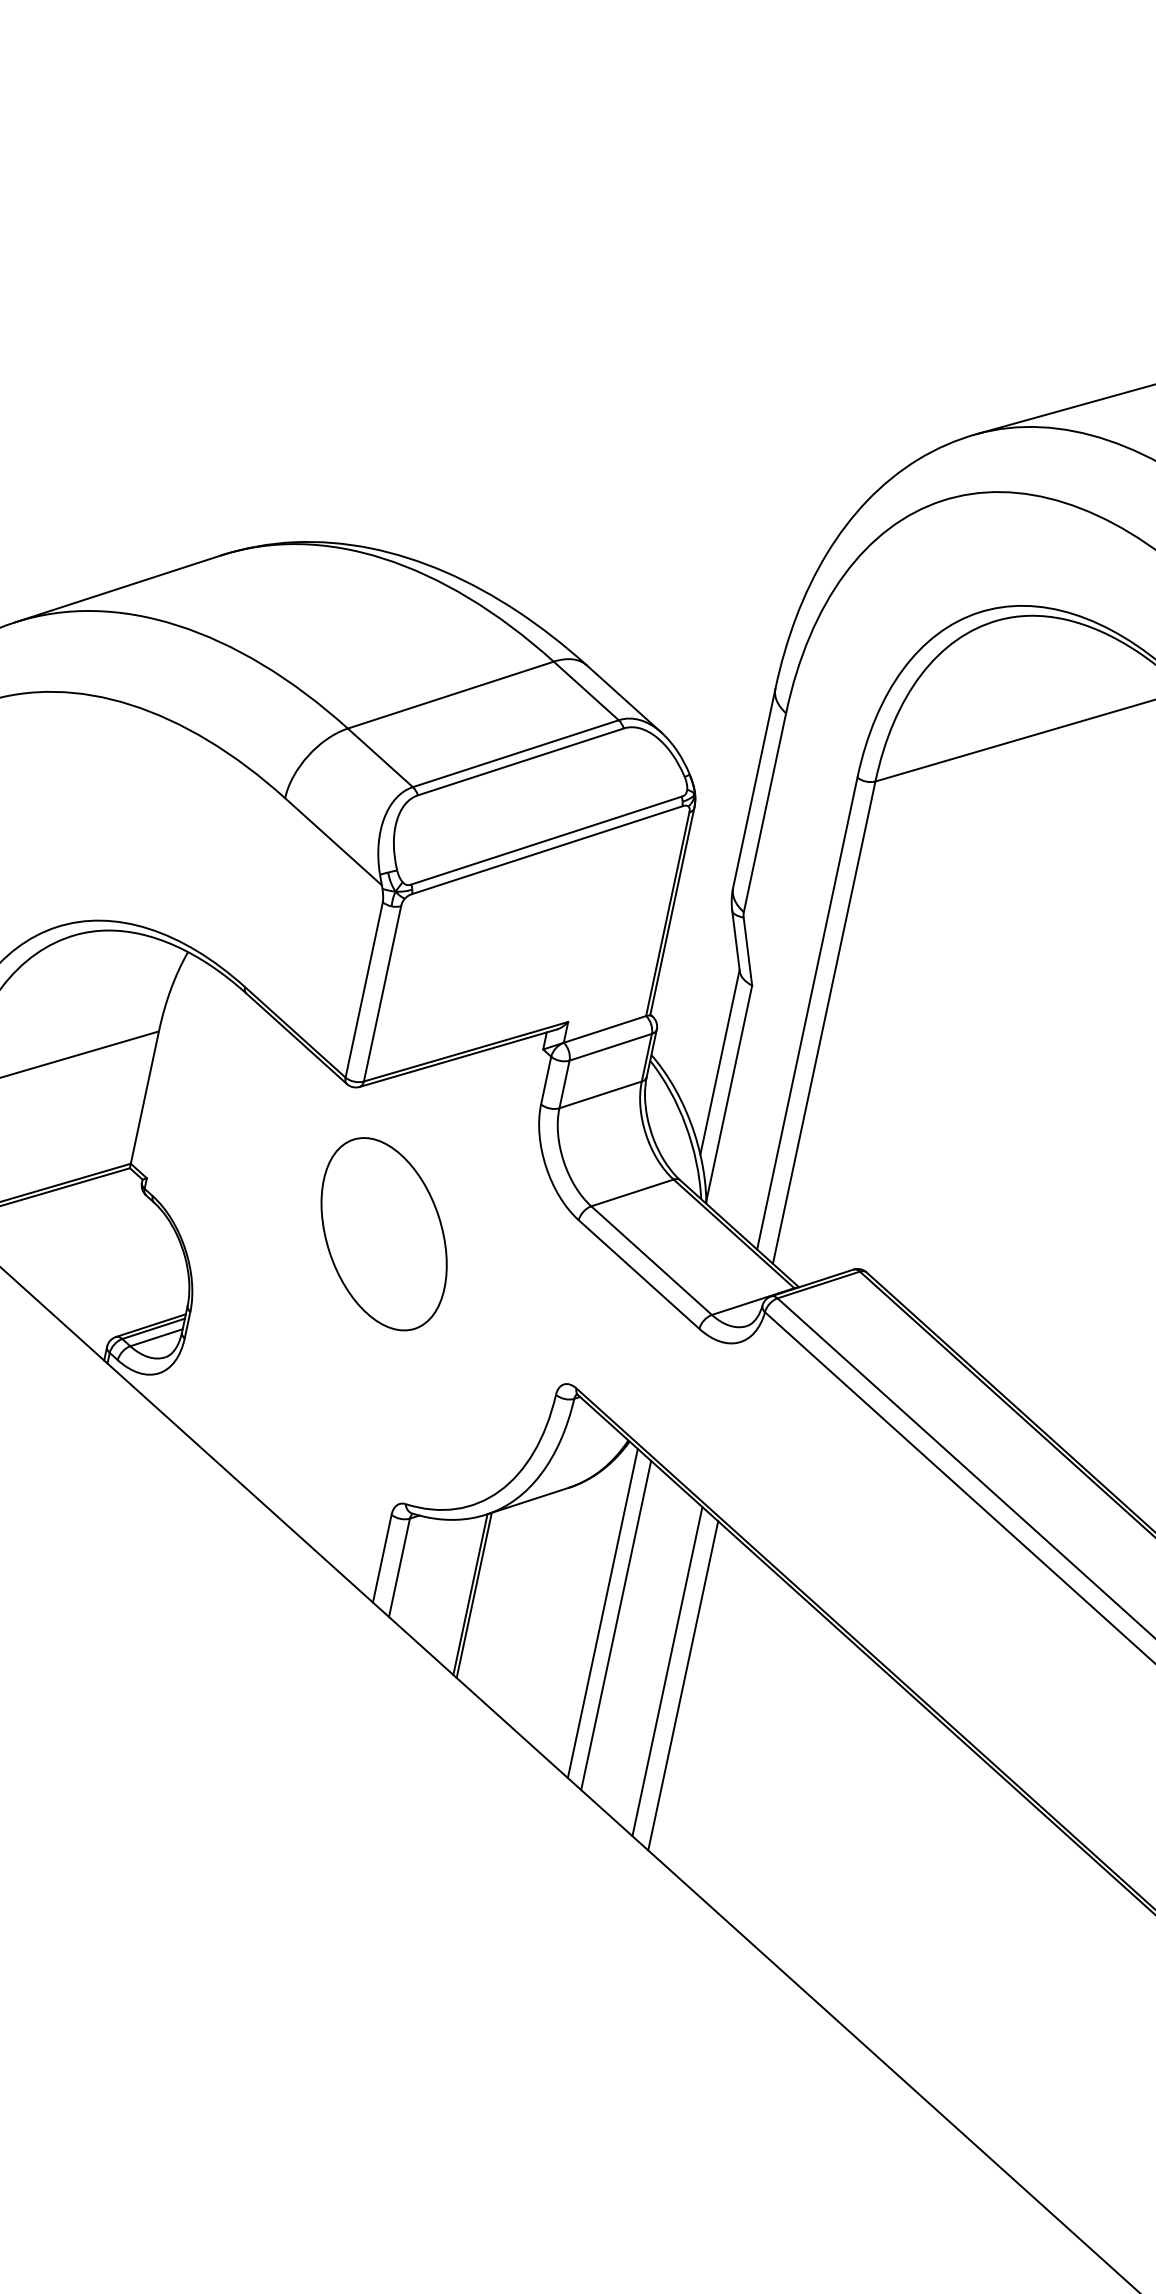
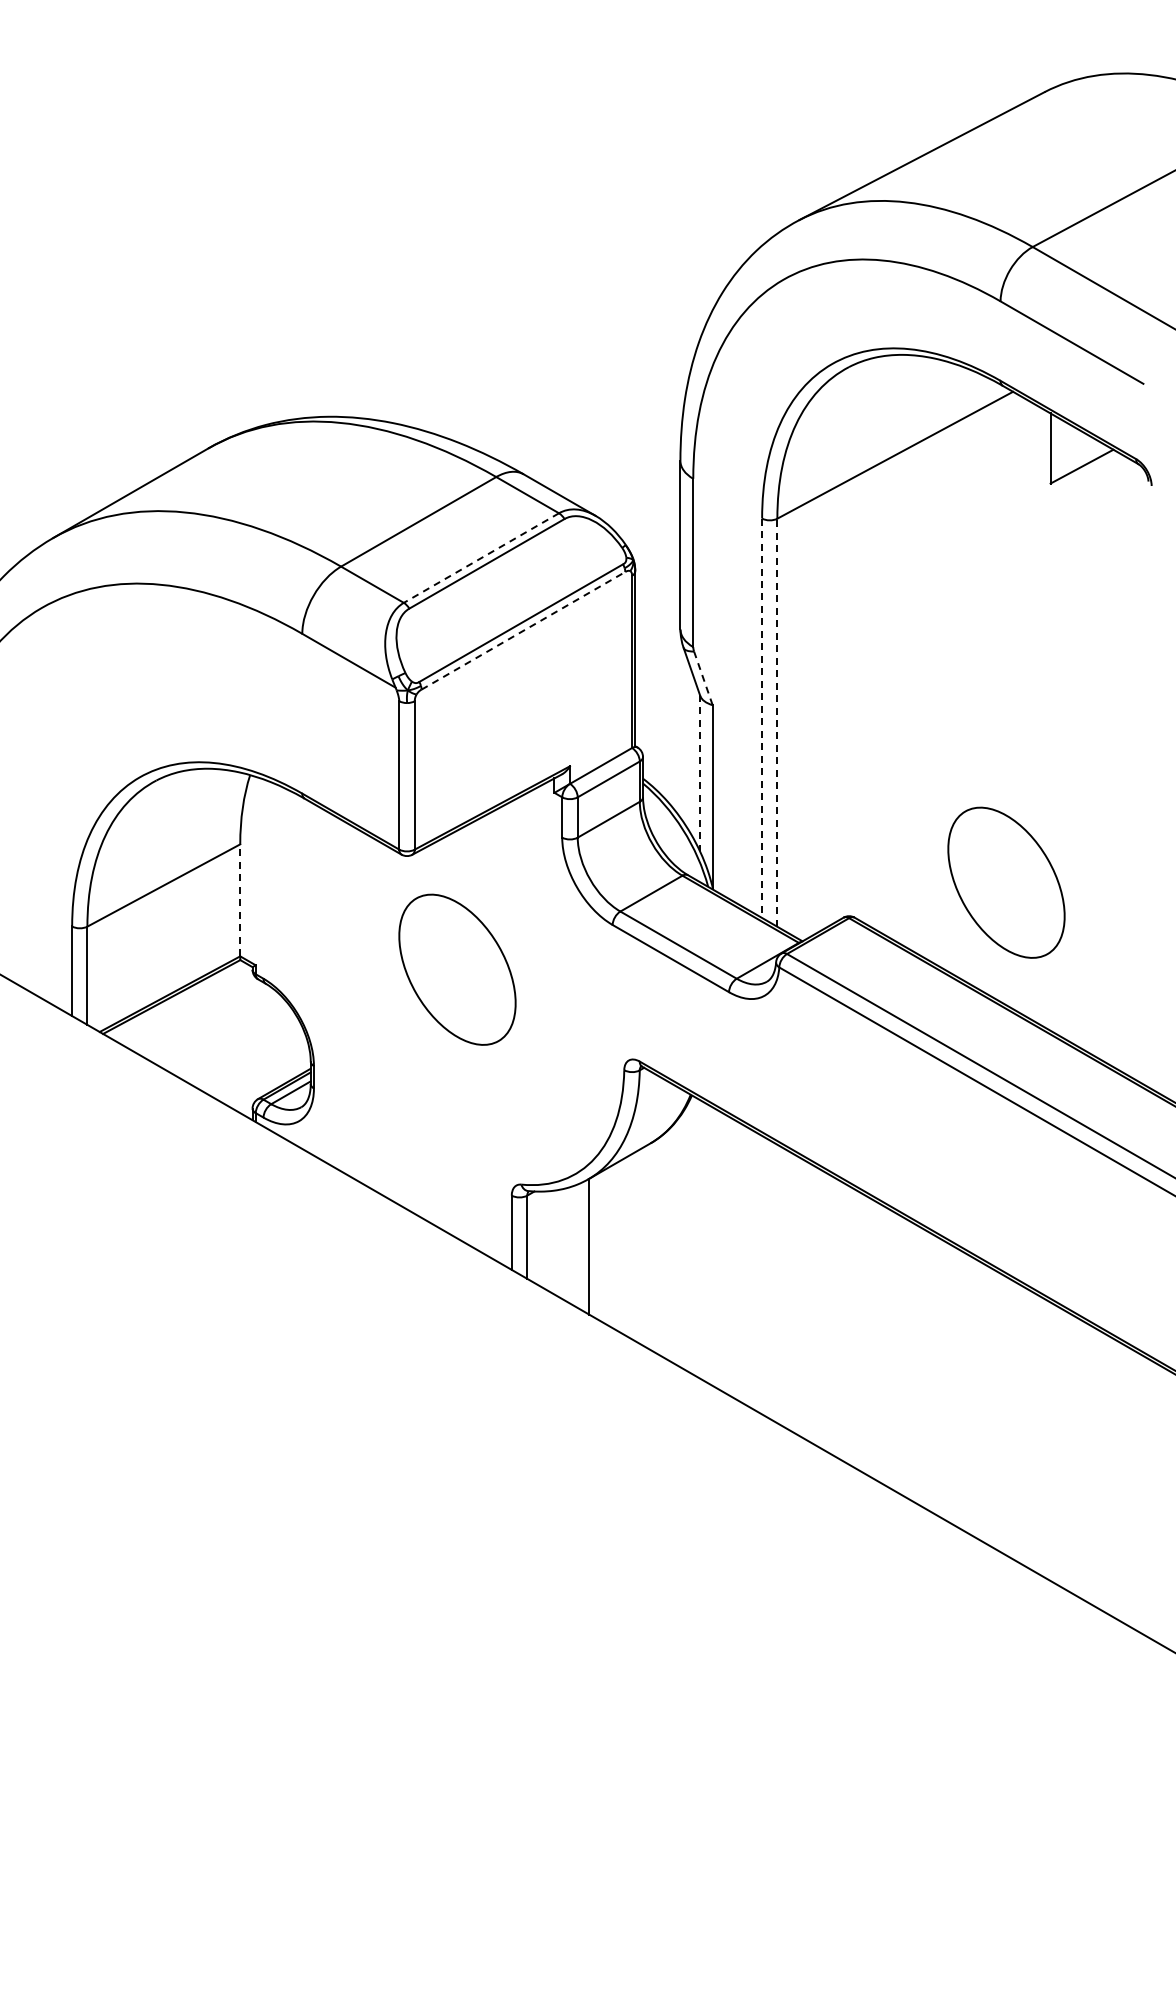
line: (515, 754) -> (481, 558), solid -> dashed
line: (547, 849) -> (523, 630), solid -> dashed
line: (748, 950) -> (703, 677), solid -> dashed
line: (807, 1013) -> (762, 718), solid -> dashed
line: (824, 1022) -> (777, 722), solid -> dashed
line: (719, 1063) -> (699, 773), solid -> dashed
line: (145, 1097) -> (240, 900), solid -> dashed
part: (1054, 1268) -> (1006, 882), added
line: (474, 1595) -> (592, 1246), removed
line: (602, 1612) -> (699, 1238), removed
line: (615, 1625) -> (712, 1246), removed
line: (668, 1670) -> (762, 1274), removed
line: (683, 1685) -> (777, 1283), removed

